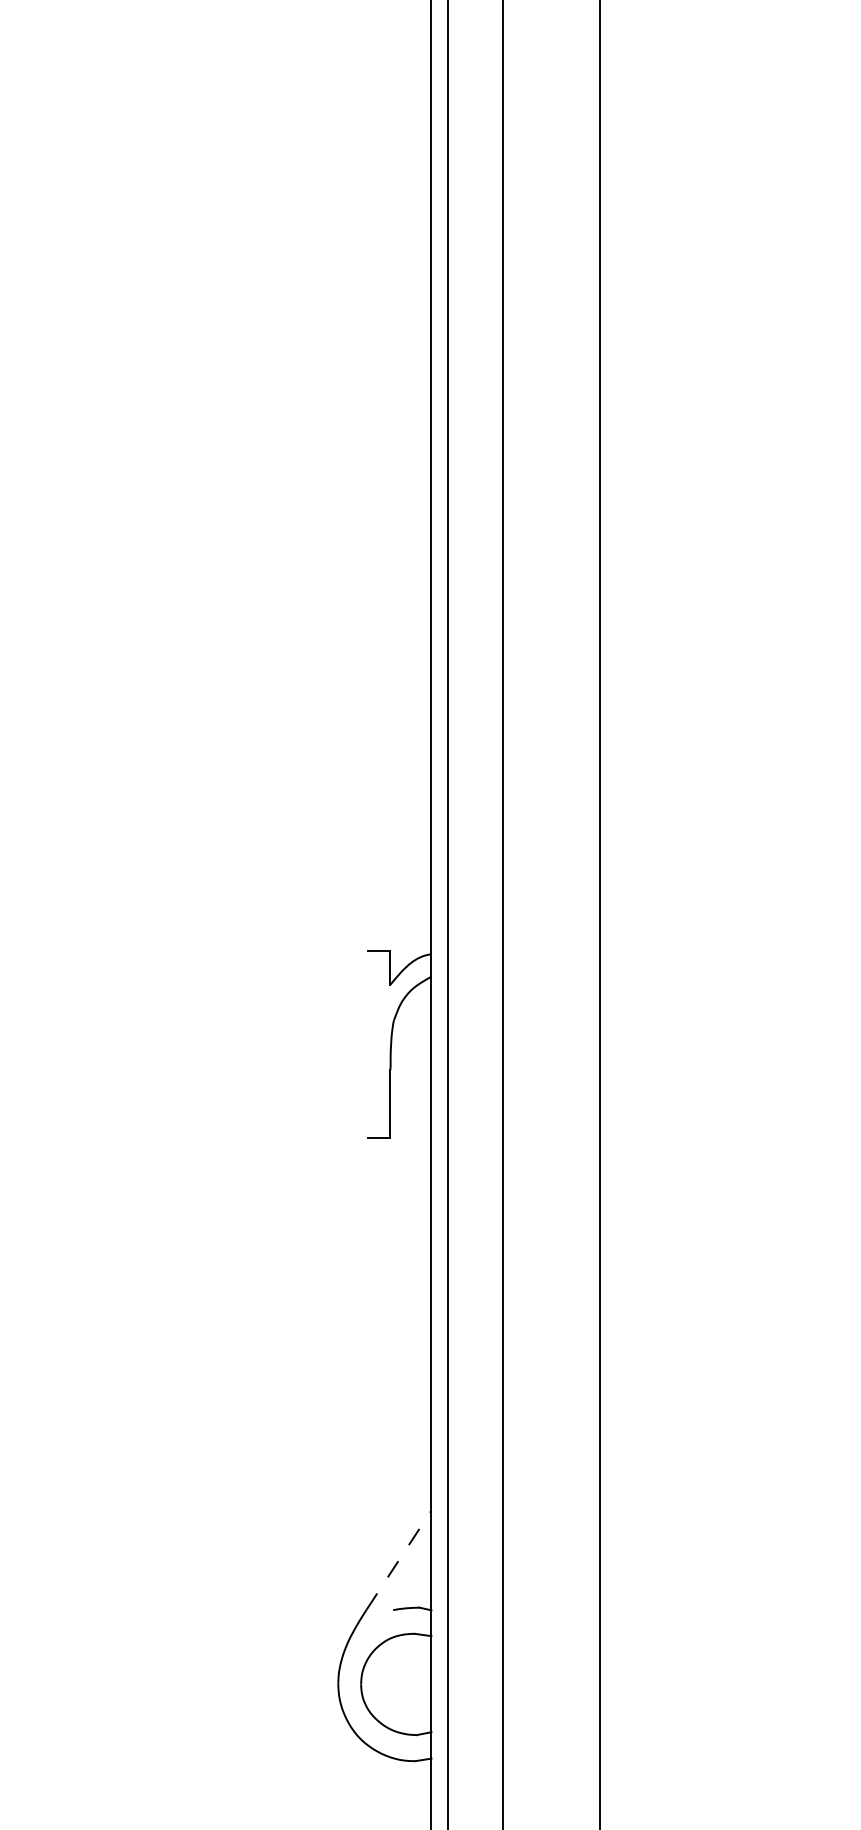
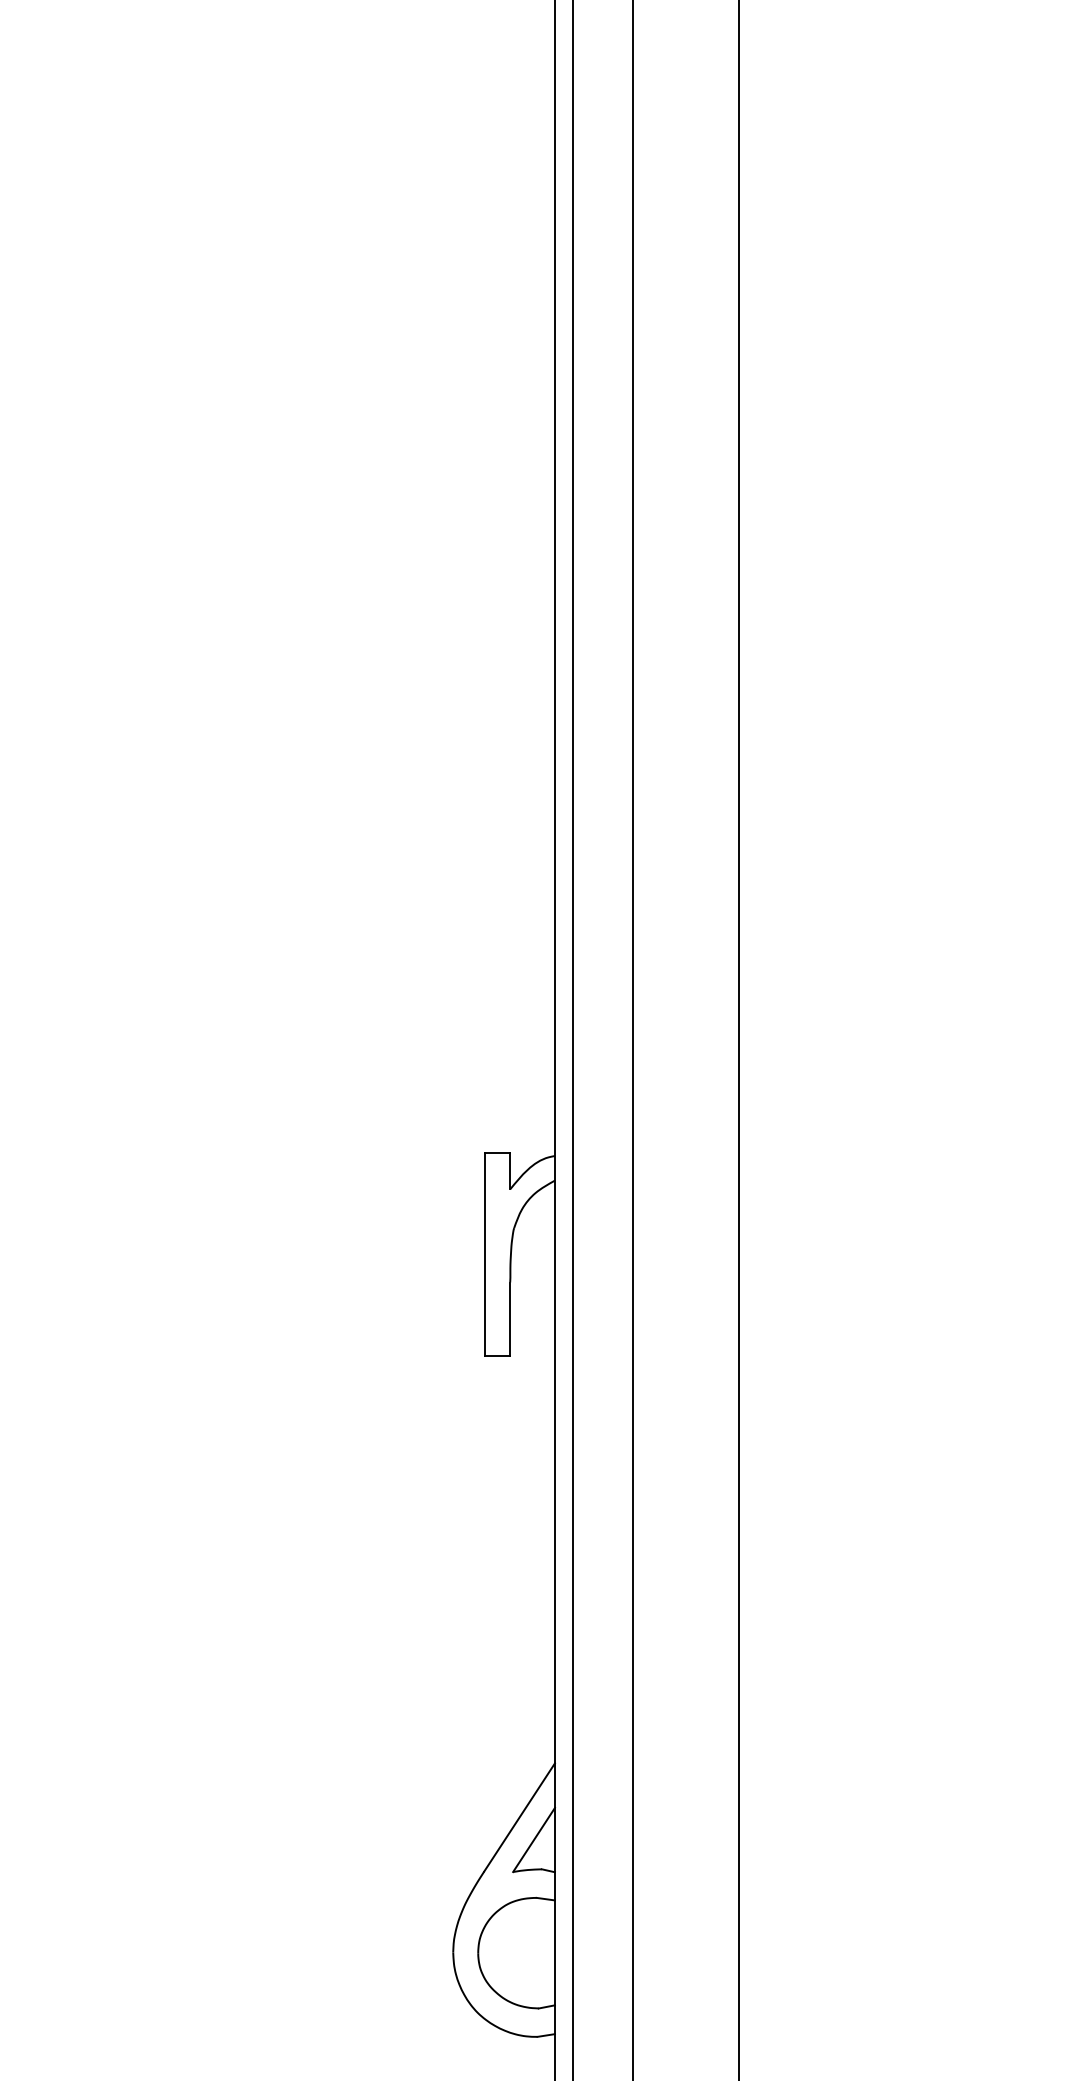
line: (367, 1044) -> (485, 1254), added
line: (398, 1560) -> (519, 1817), dashed -> solid
line: (411, 1580) -> (533, 1839), added

